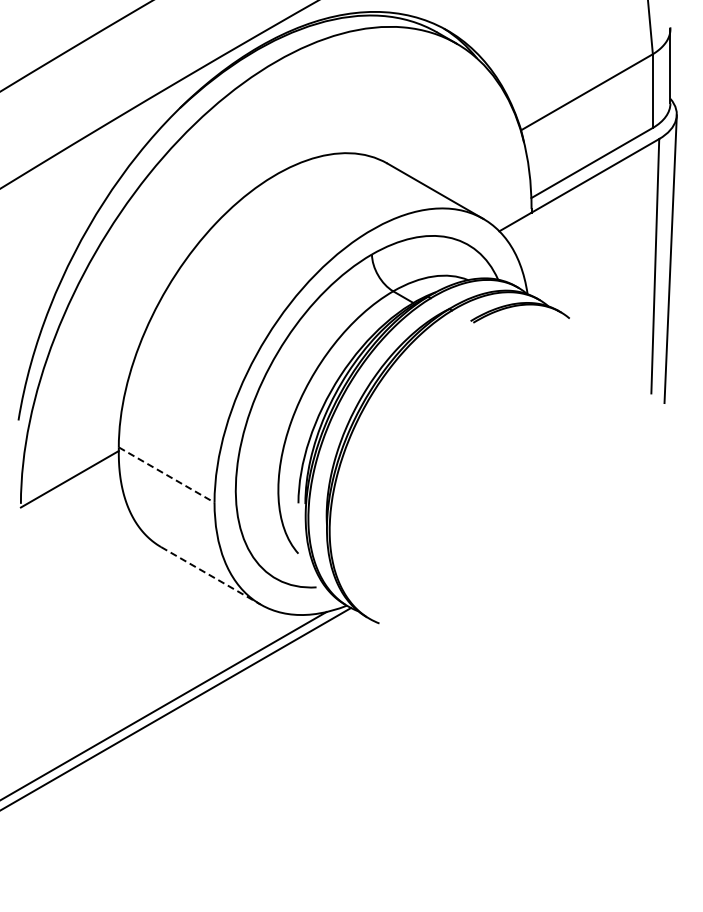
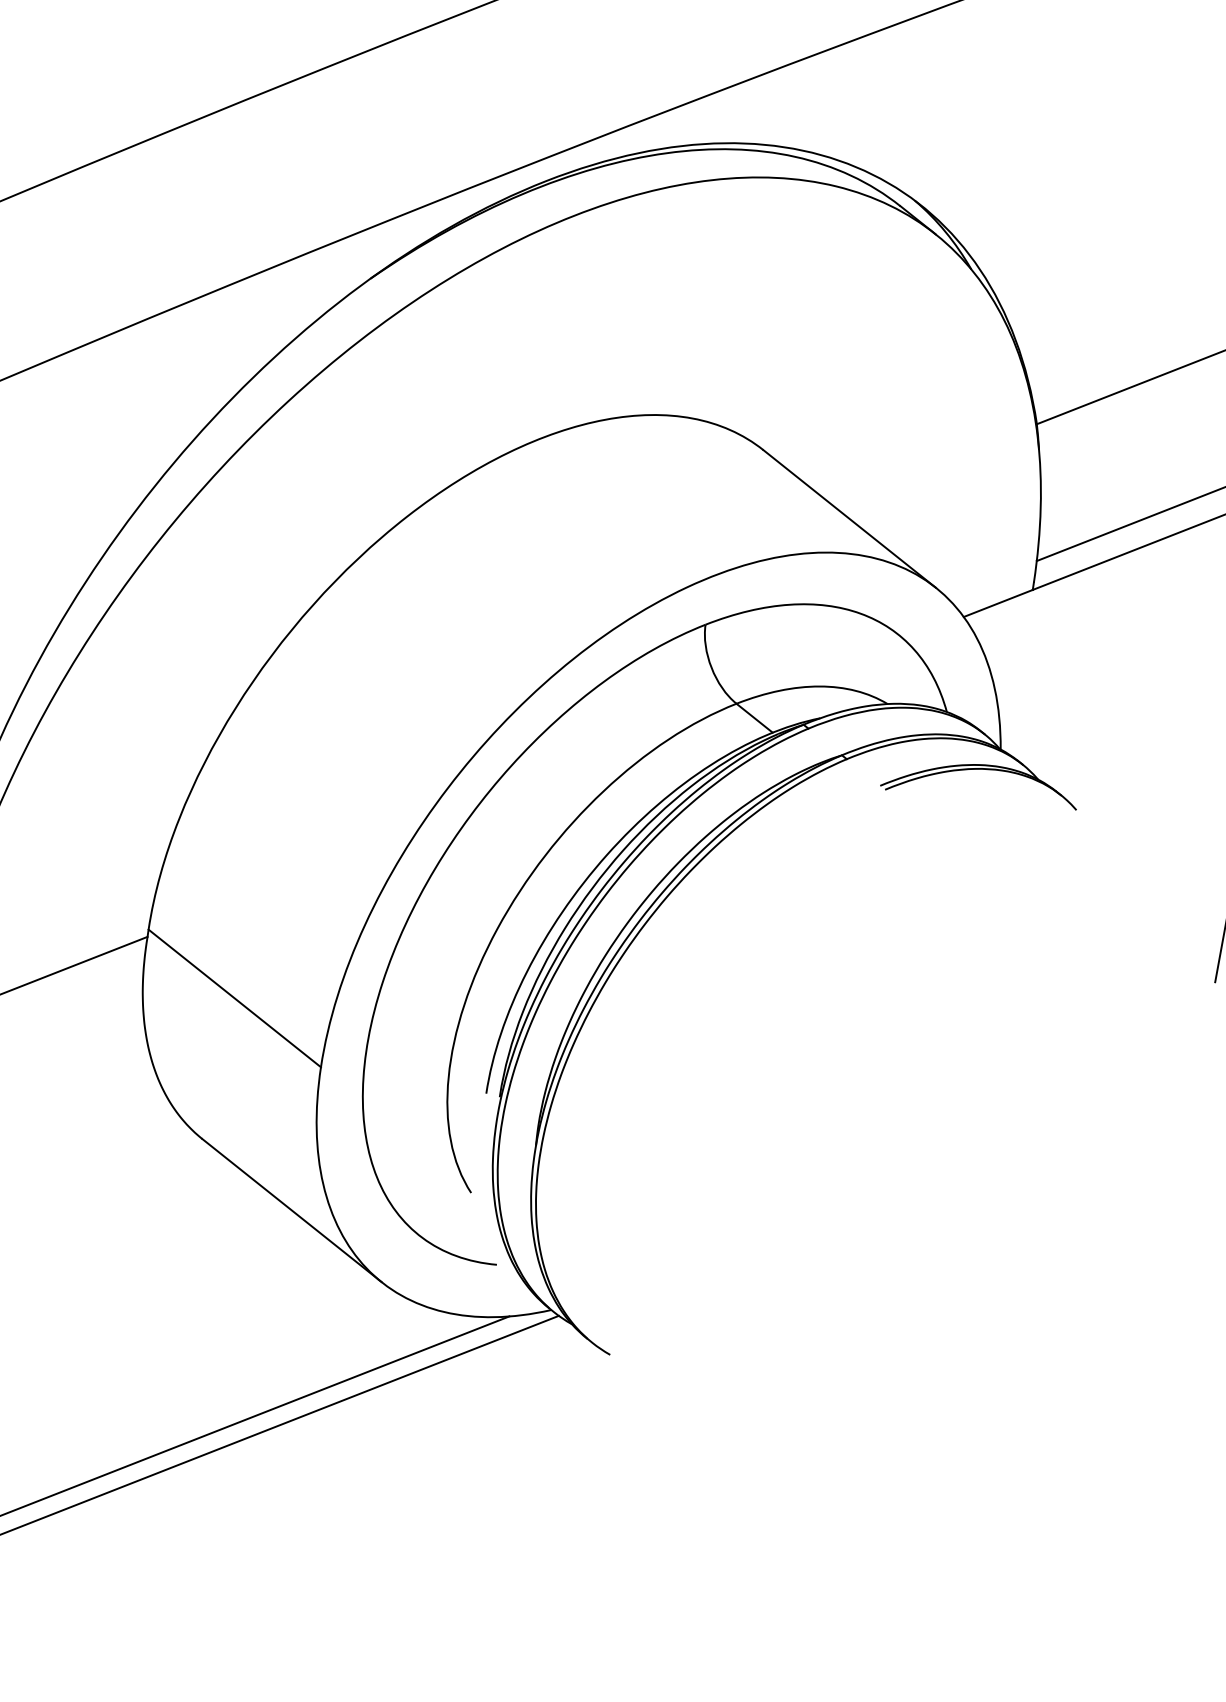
line: (167, 475) -> (236, 999), dashed -> solid
line: (211, 576) -> (292, 1212), dashed -> solid

